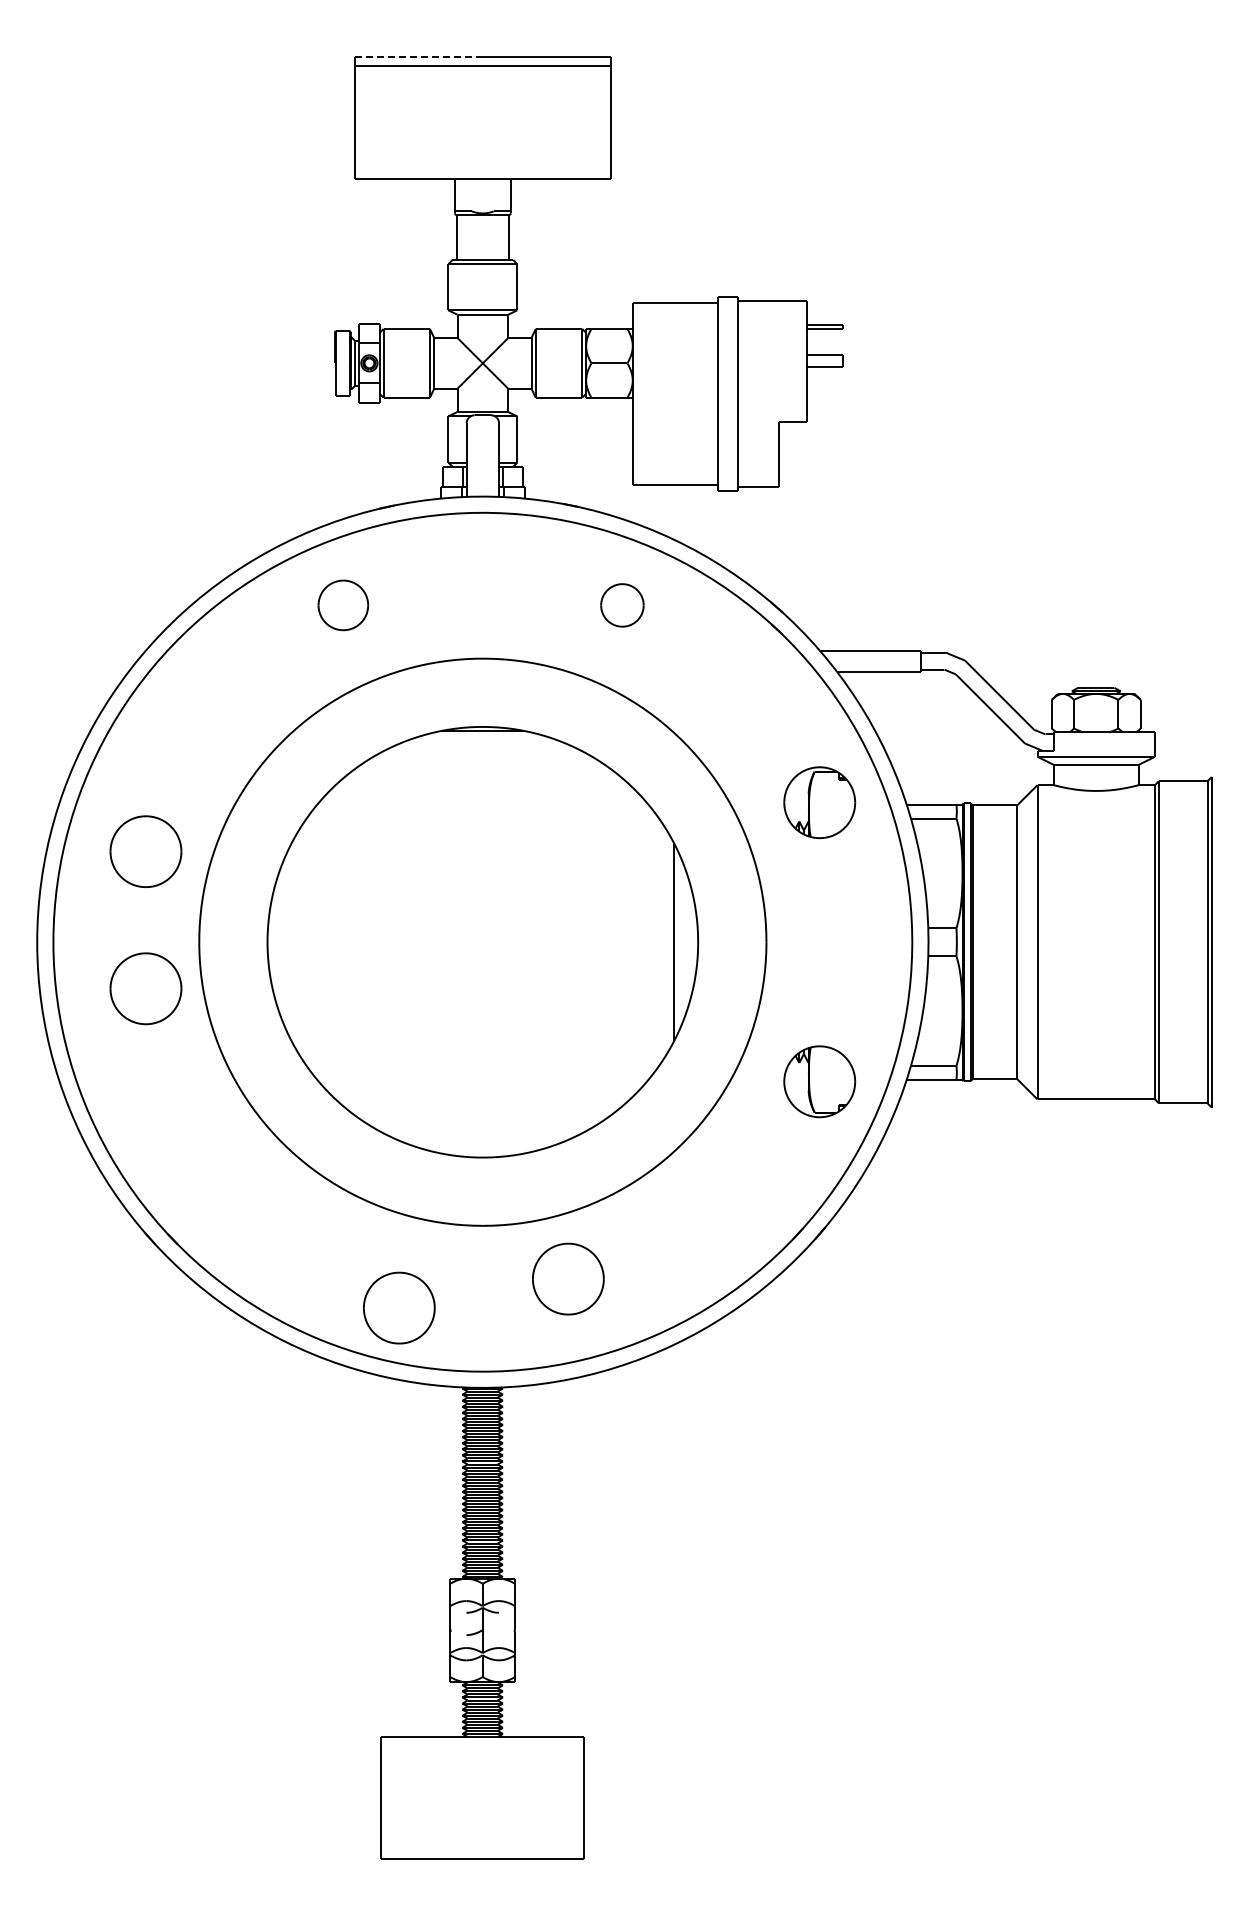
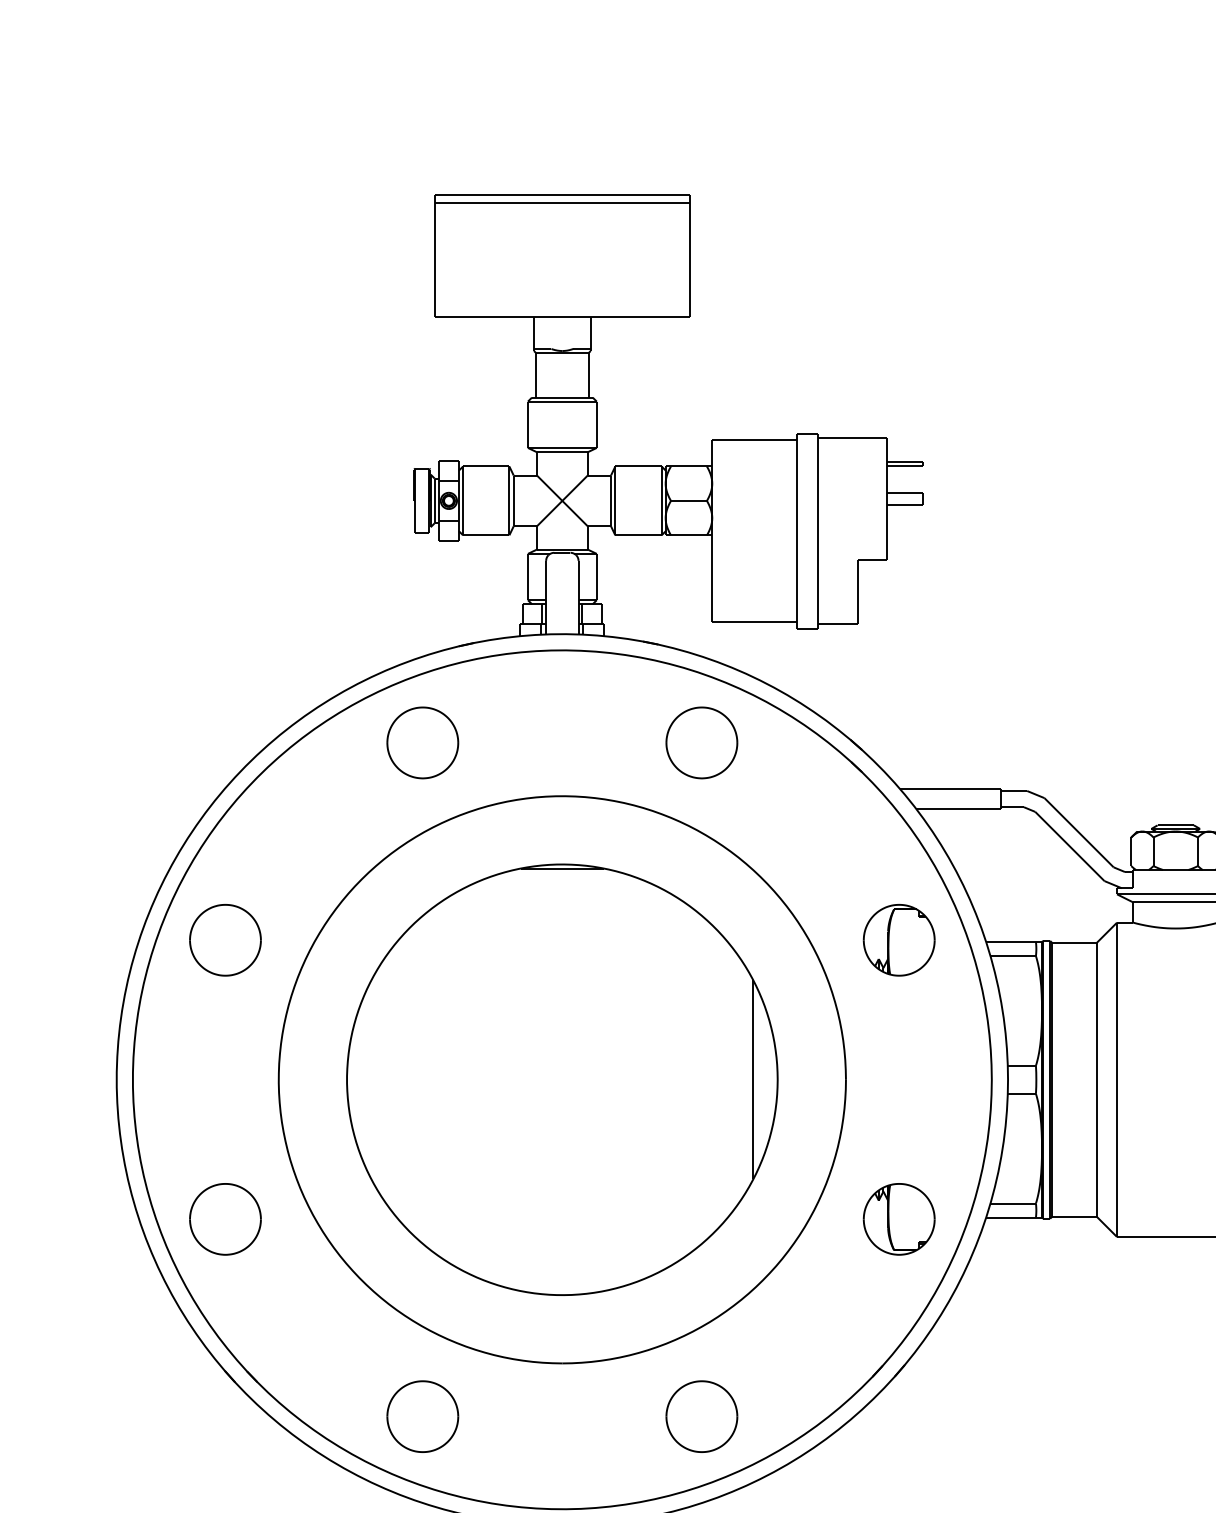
line: (419, 57) -> (499, 195), dashed -> solid
part: (343, 605) -> (423, 743), size x1.43
part: (622, 605) -> (702, 743), size x1.67
part: (145, 851) -> (225, 940), moved
part: (145, 988) -> (225, 1219), moved
part: (568, 1278) -> (702, 1416), moved
part: (399, 1307) -> (423, 1416), moved

